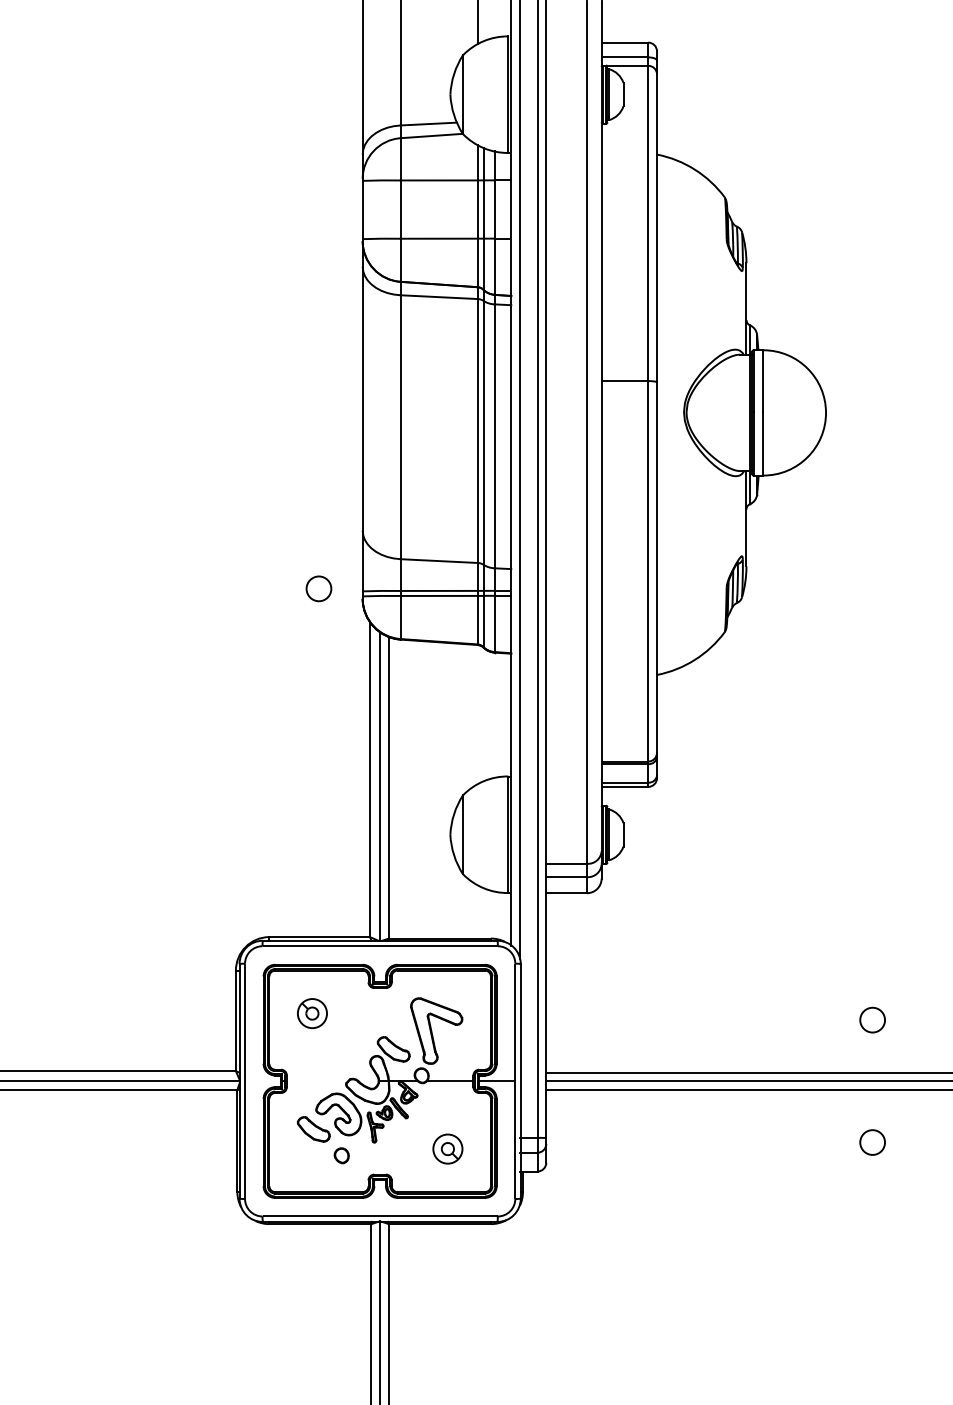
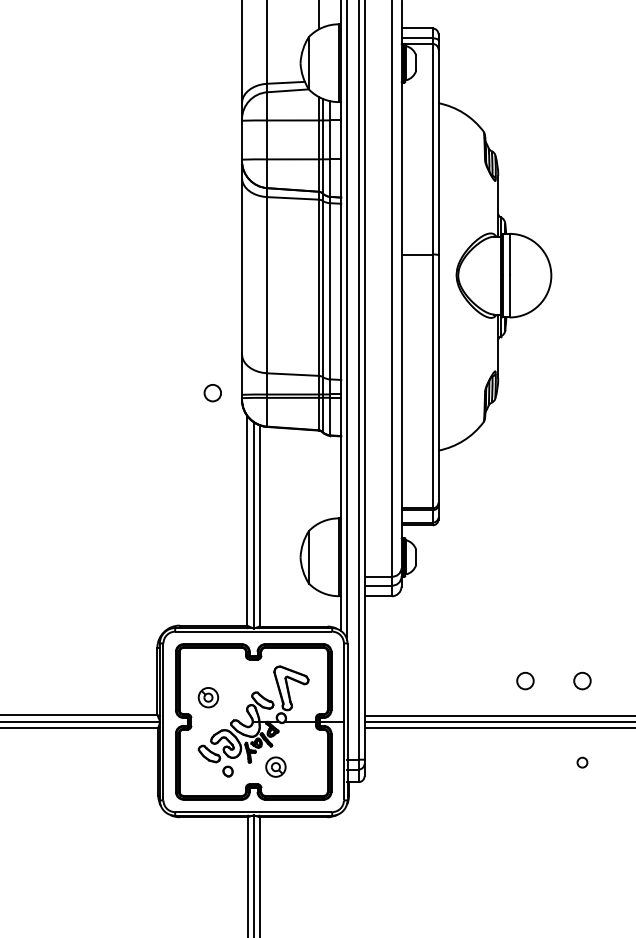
part: (312, 1013) -> (208, 697), moved
circle: (787, 1019) -> (525, 680), added
circle: (872, 1142) -> (582, 762), size x0.6
part: (447, 1148) -> (275, 766), moved

